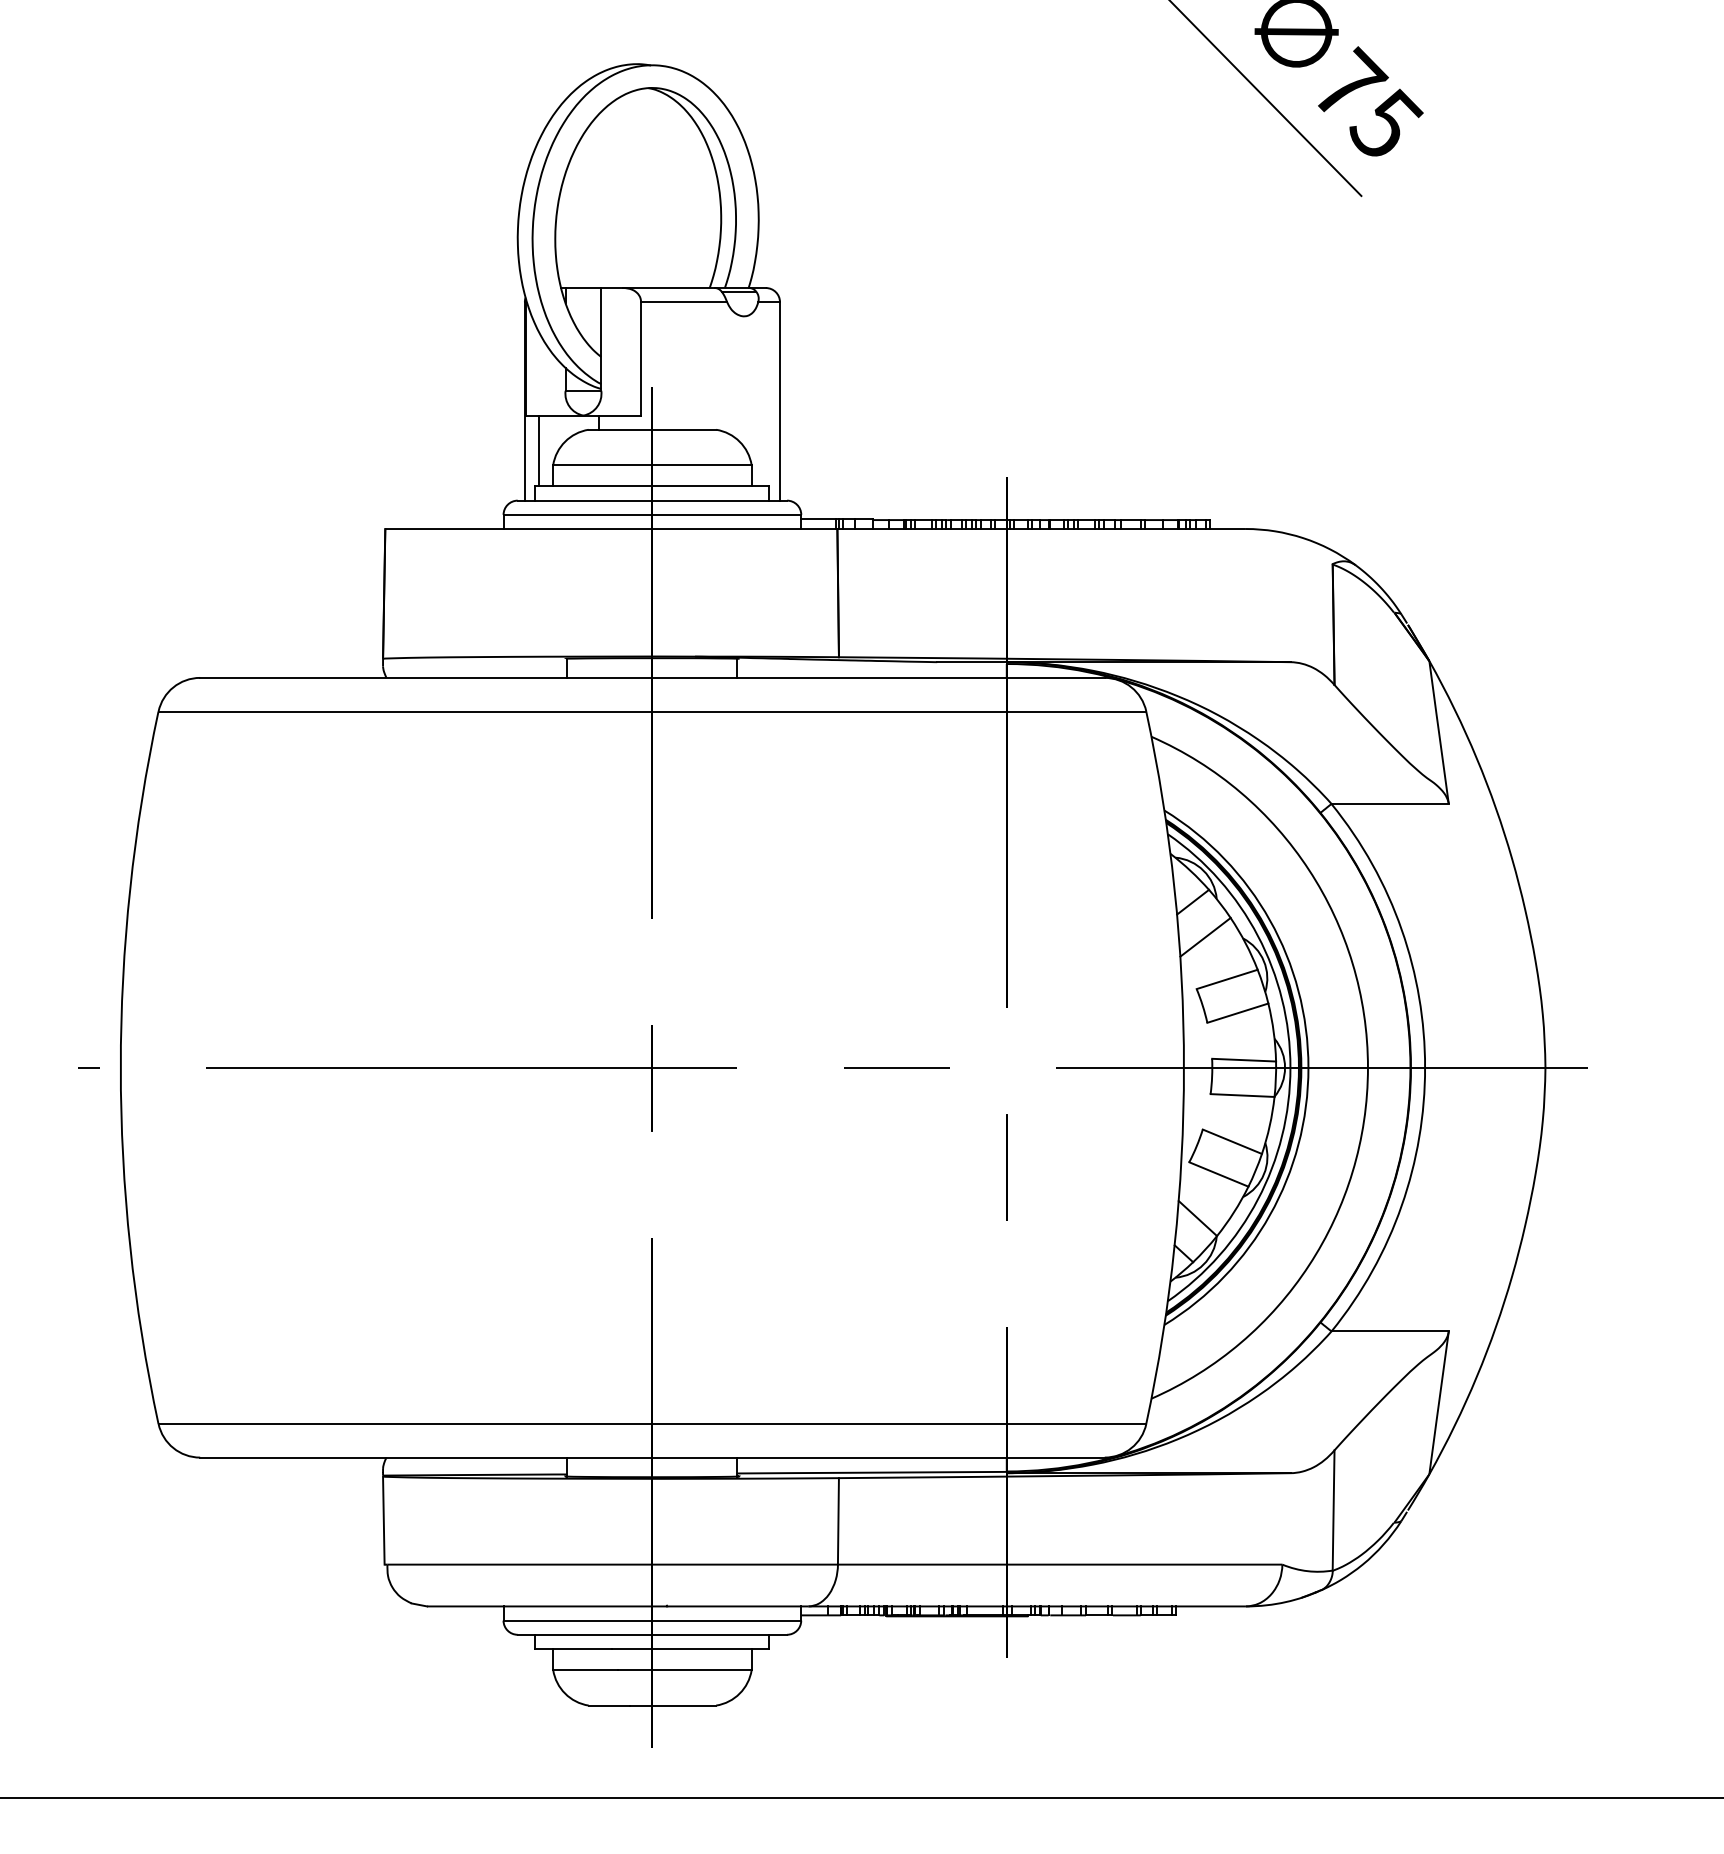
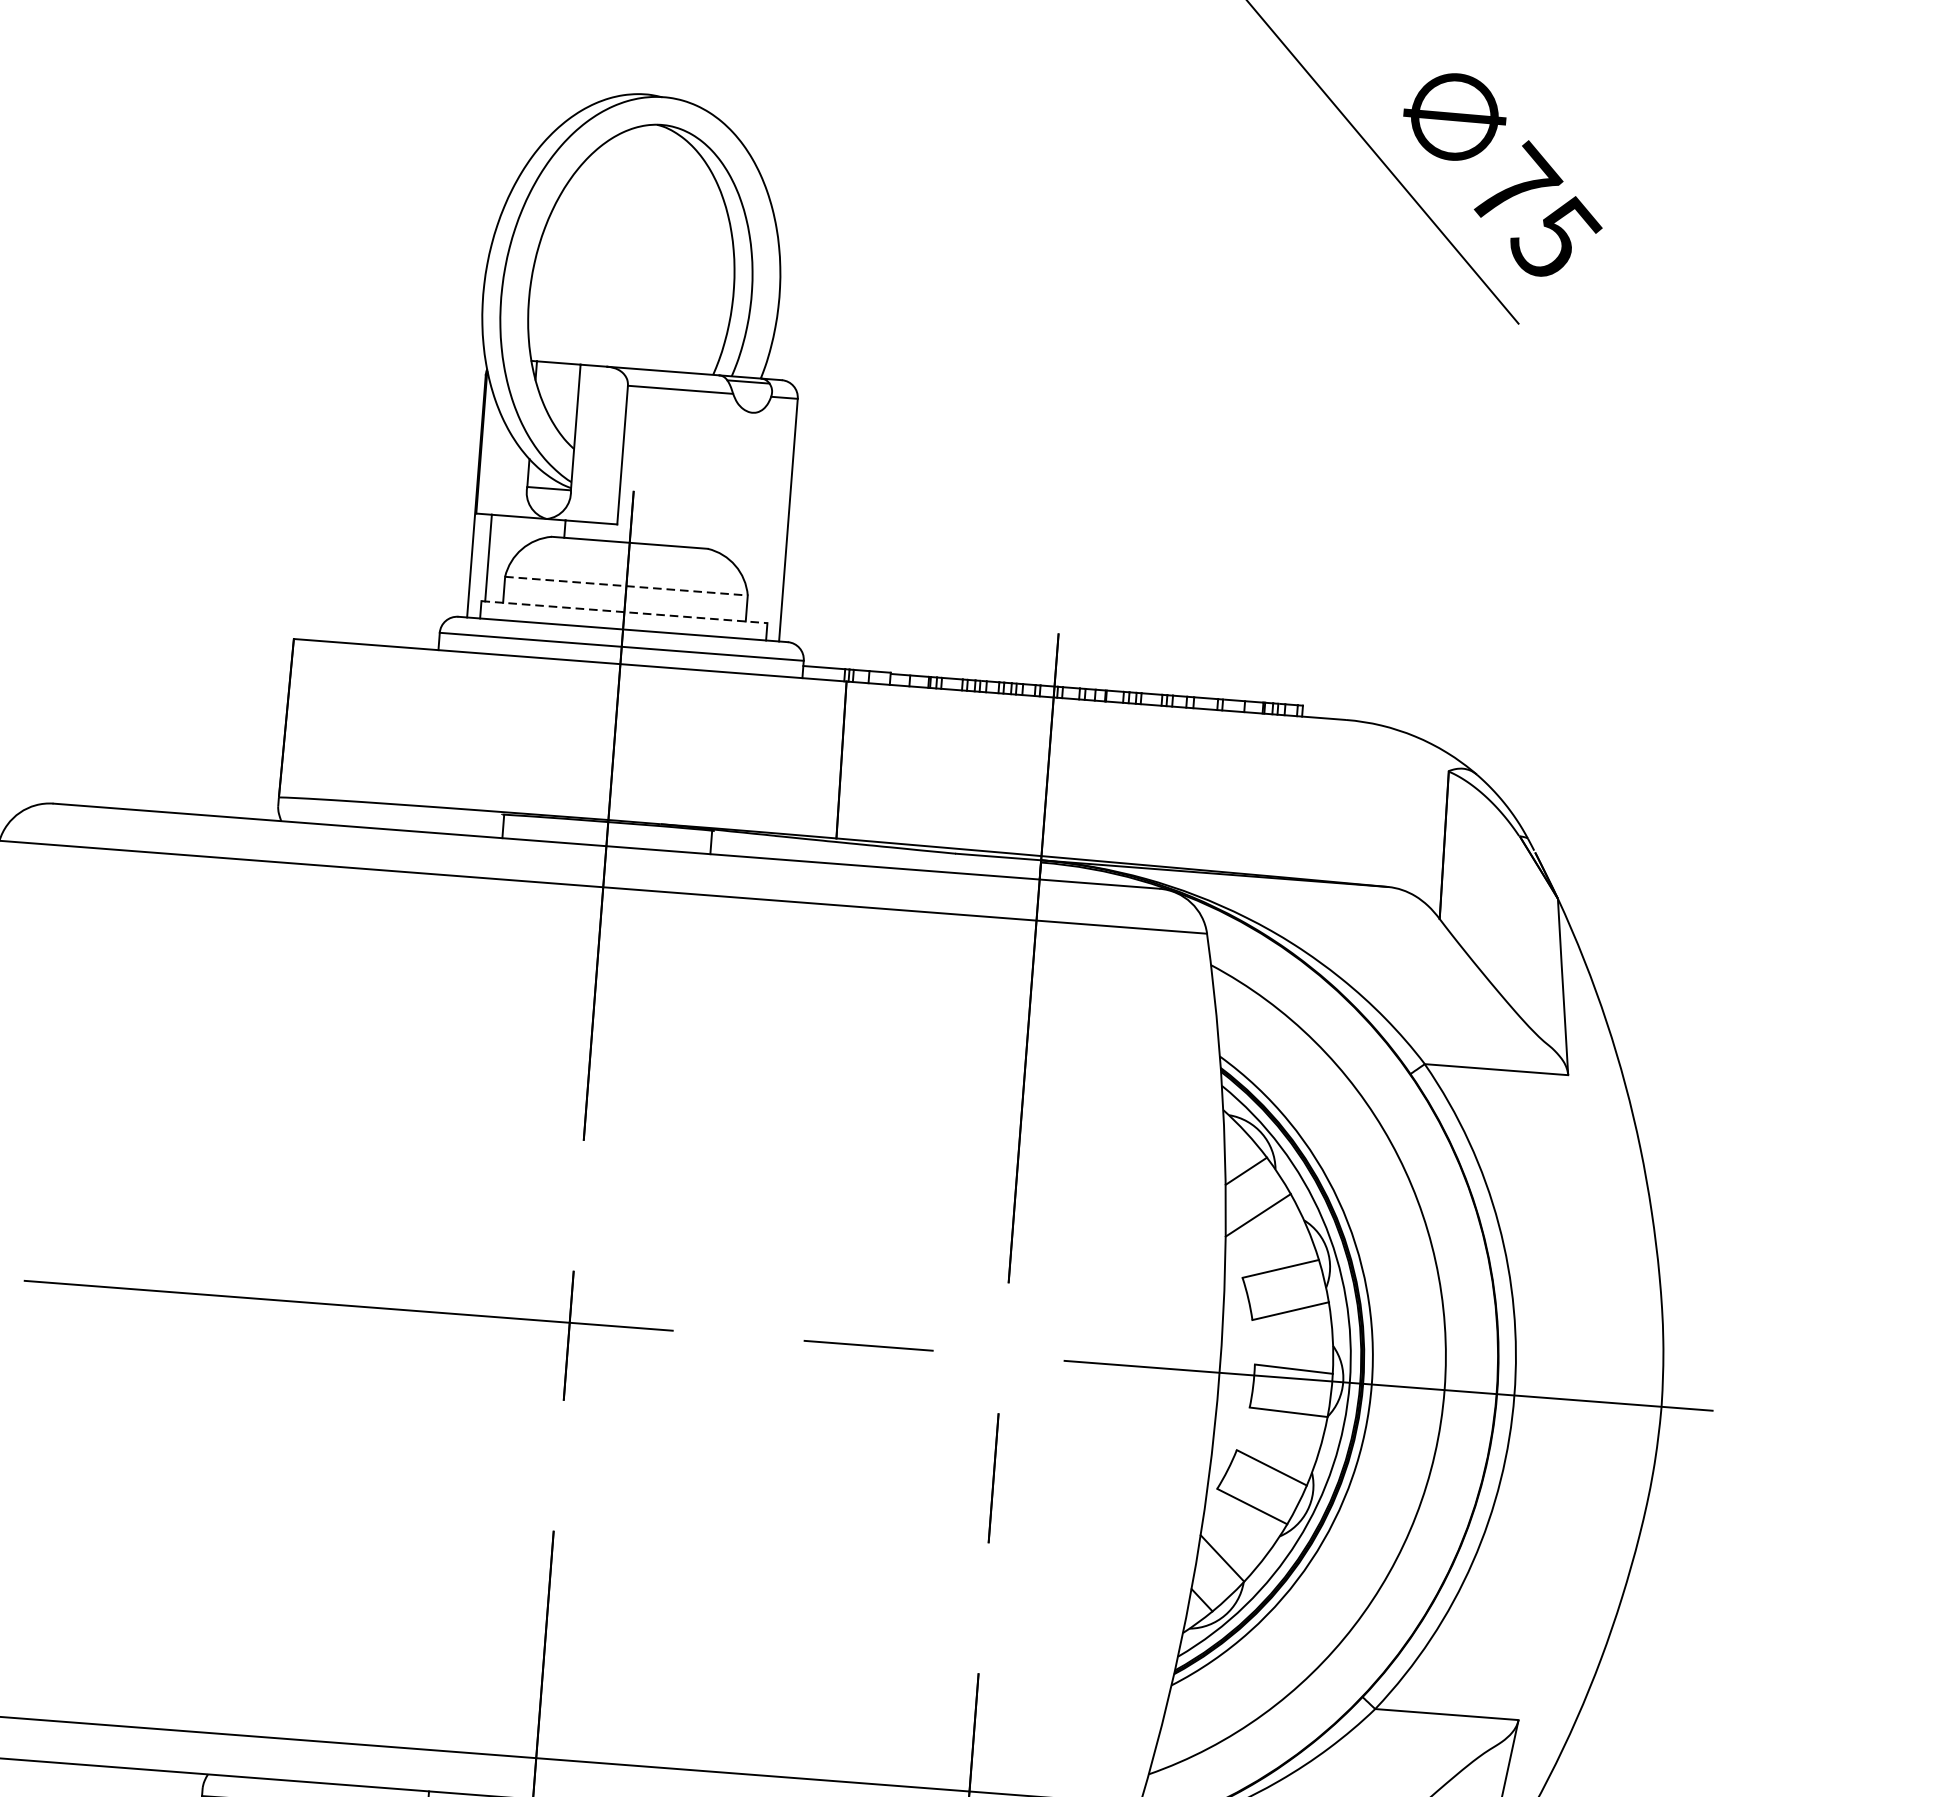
line: (652, 465) -> (626, 586), solid -> dashed
line: (652, 486) -> (624, 612), solid -> dashed

